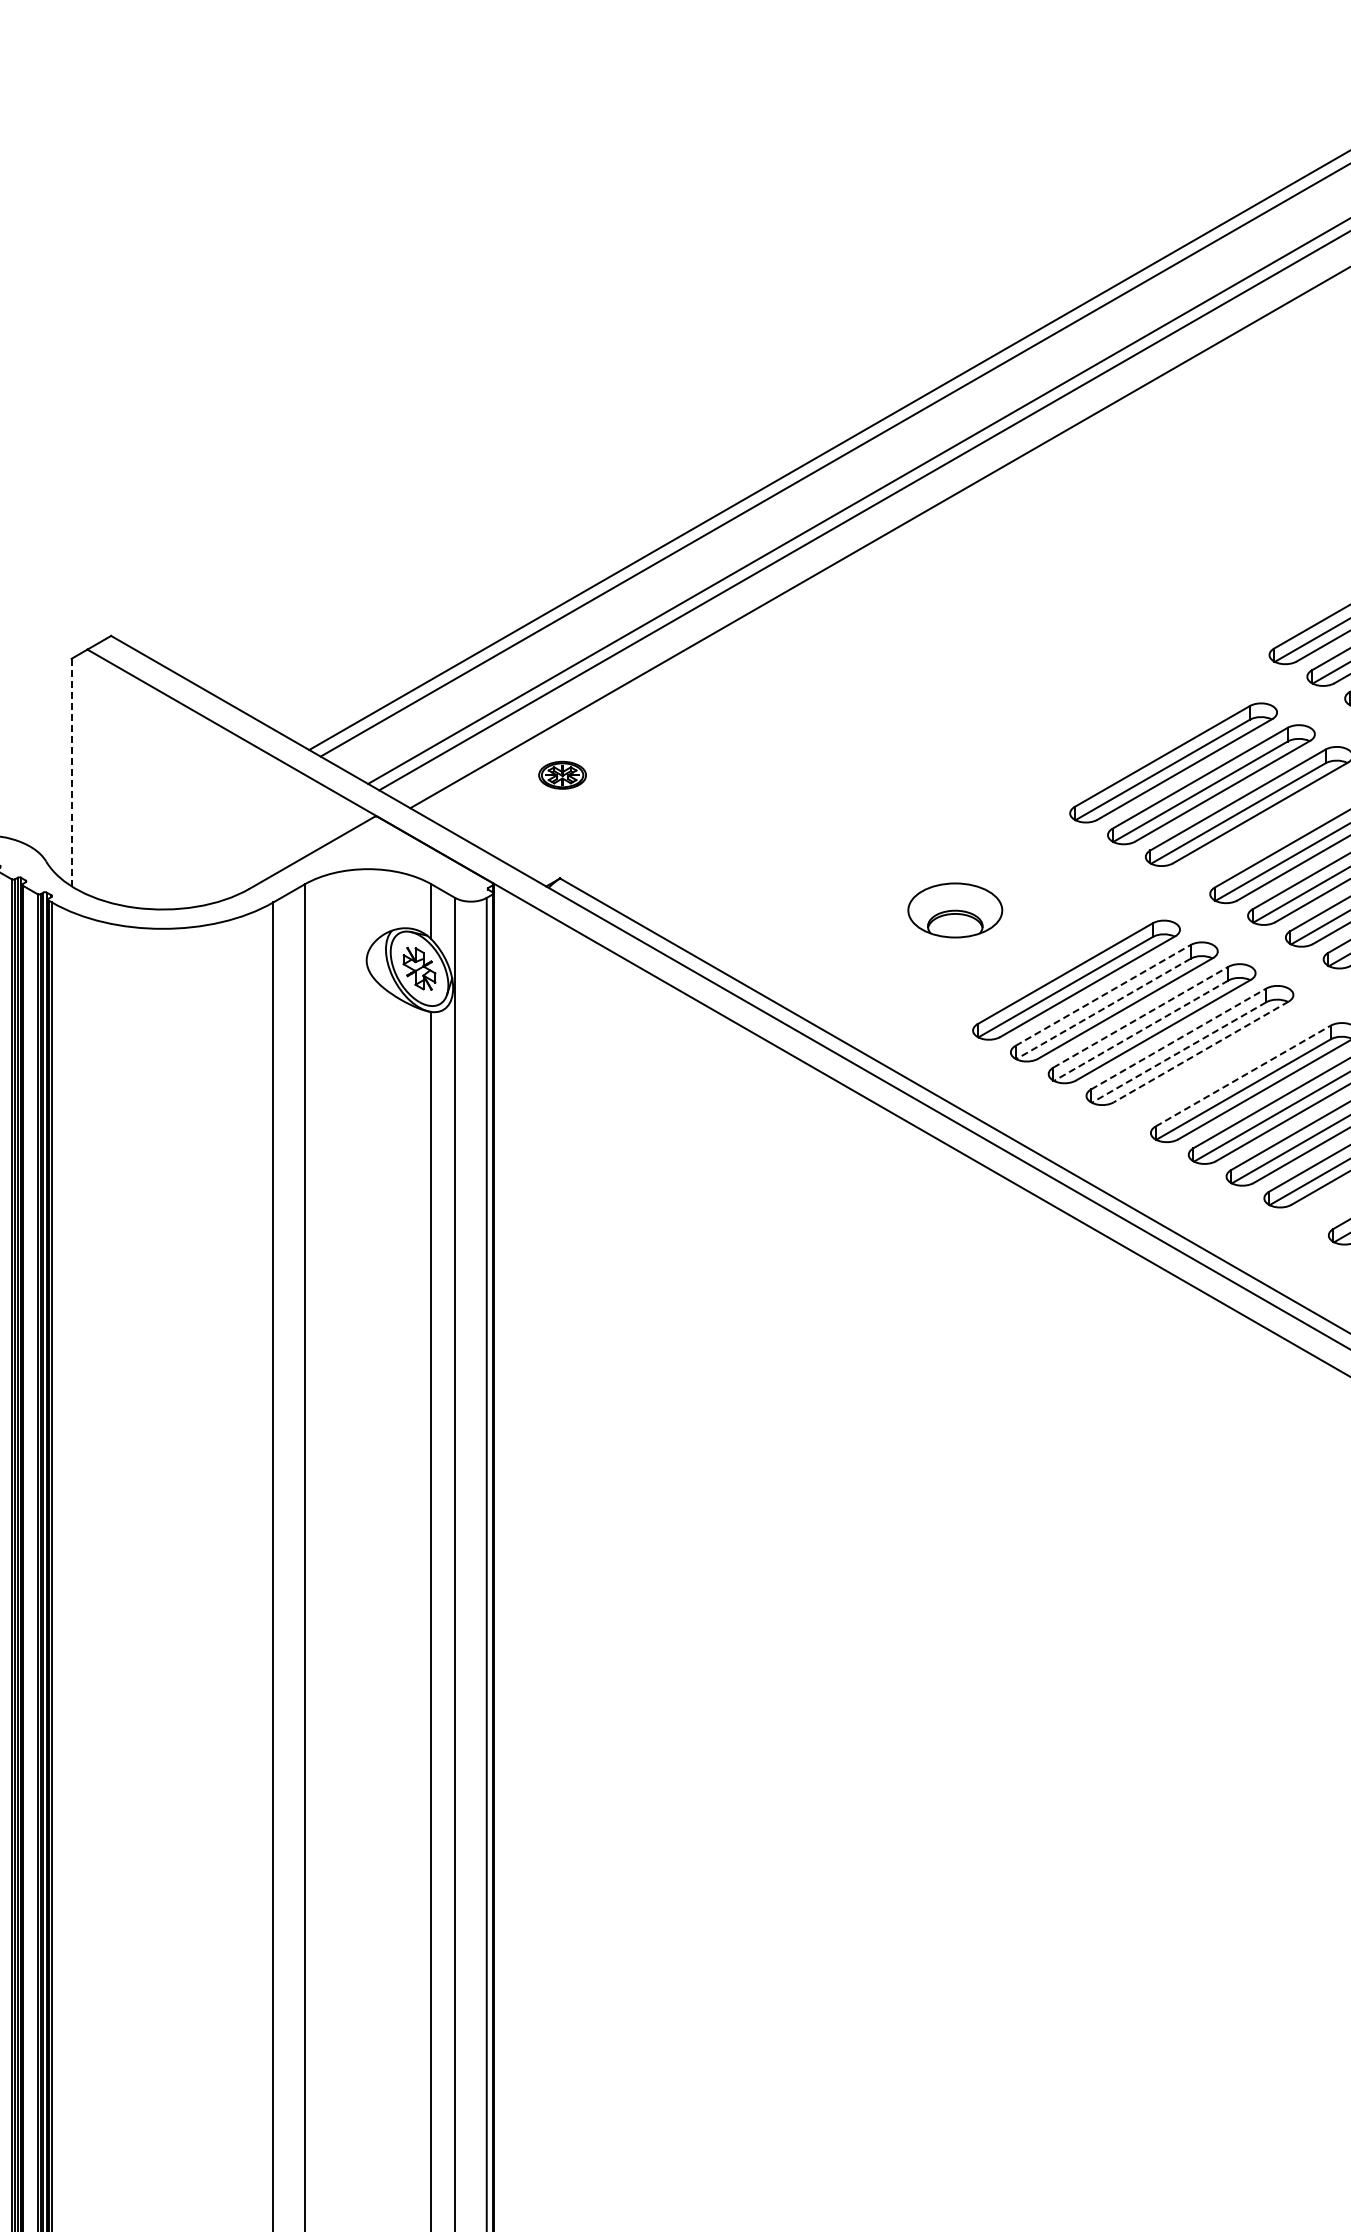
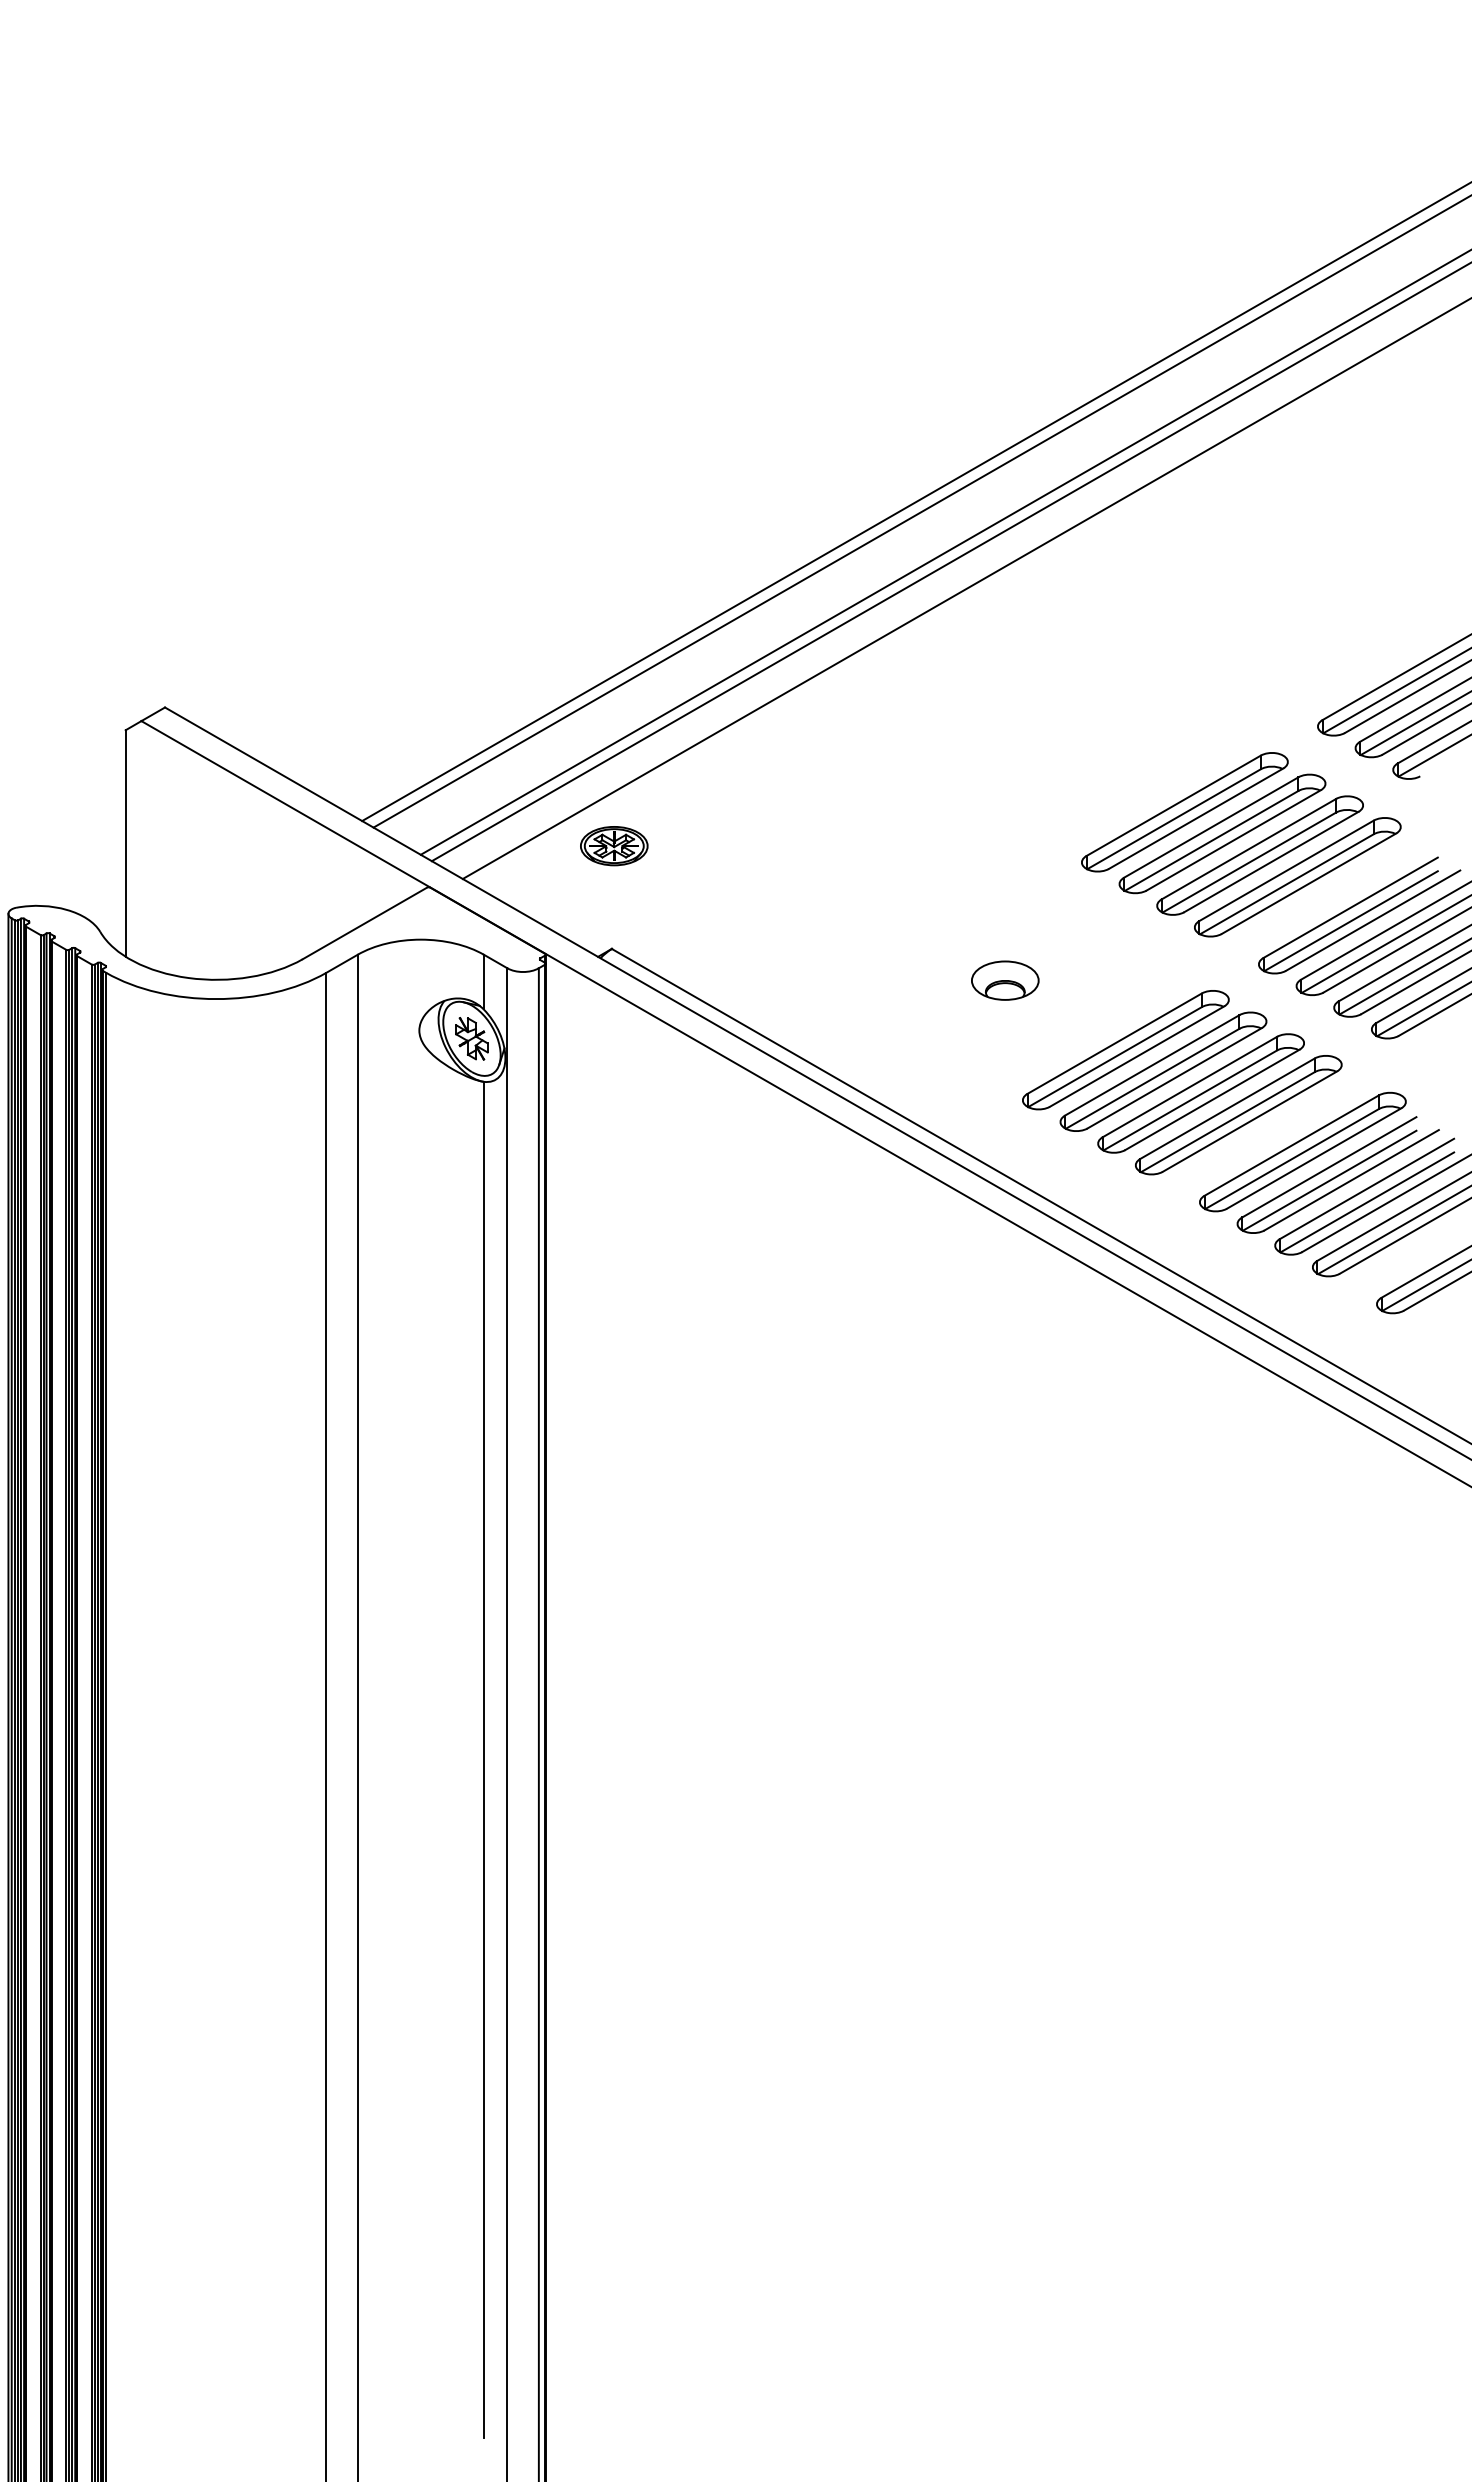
part: (1135, 741) -> (1184, 812), added
line: (71, 773) -> (125, 844), dashed -> solid
part: (562, 775) -> (614, 846), size x1.43
part: (955, 910) -> (1005, 980), size x0.71
line: (1103, 995) -> (1152, 1065), dashed -> solid
line: (1103, 1009) -> (1152, 1079), dashed -> solid
line: (1140, 1017) -> (1189, 1087), dashed -> solid
line: (1140, 1030) -> (1189, 1100), dashed -> solid
line: (1178, 1038) -> (1227, 1108), dashed -> solid
line: (1200, 1051) -> (1249, 1121), dashed -> solid
line: (1178, 1052) -> (1227, 1122), dashed -> solid
line: (1242, 1075) -> (1291, 1145), dashed -> solid

